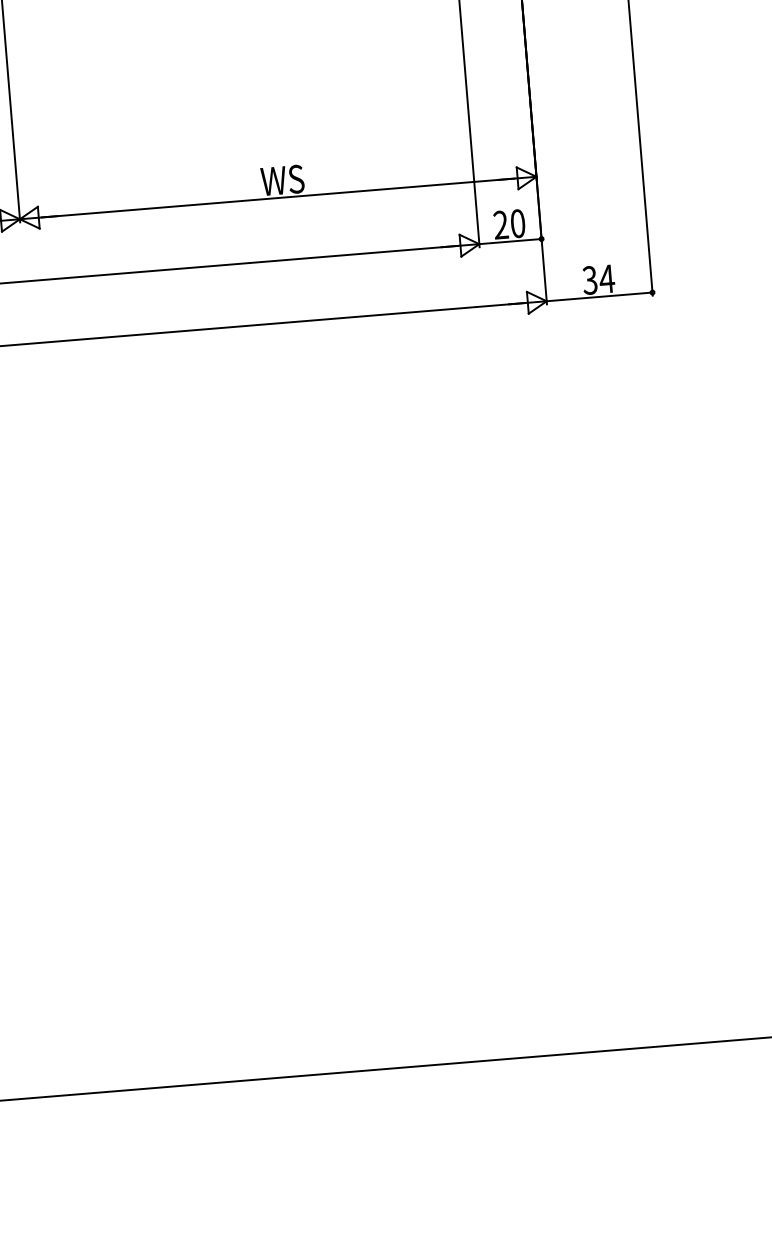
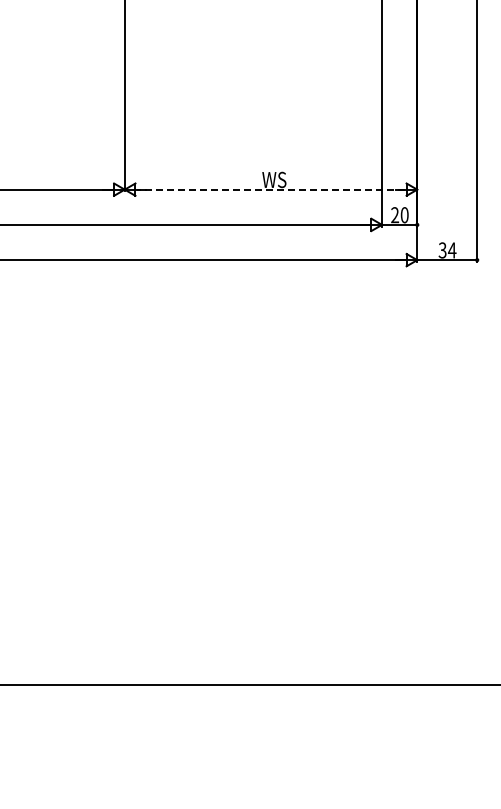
line: (279, 197) -> (271, 189), solid -> dashed

